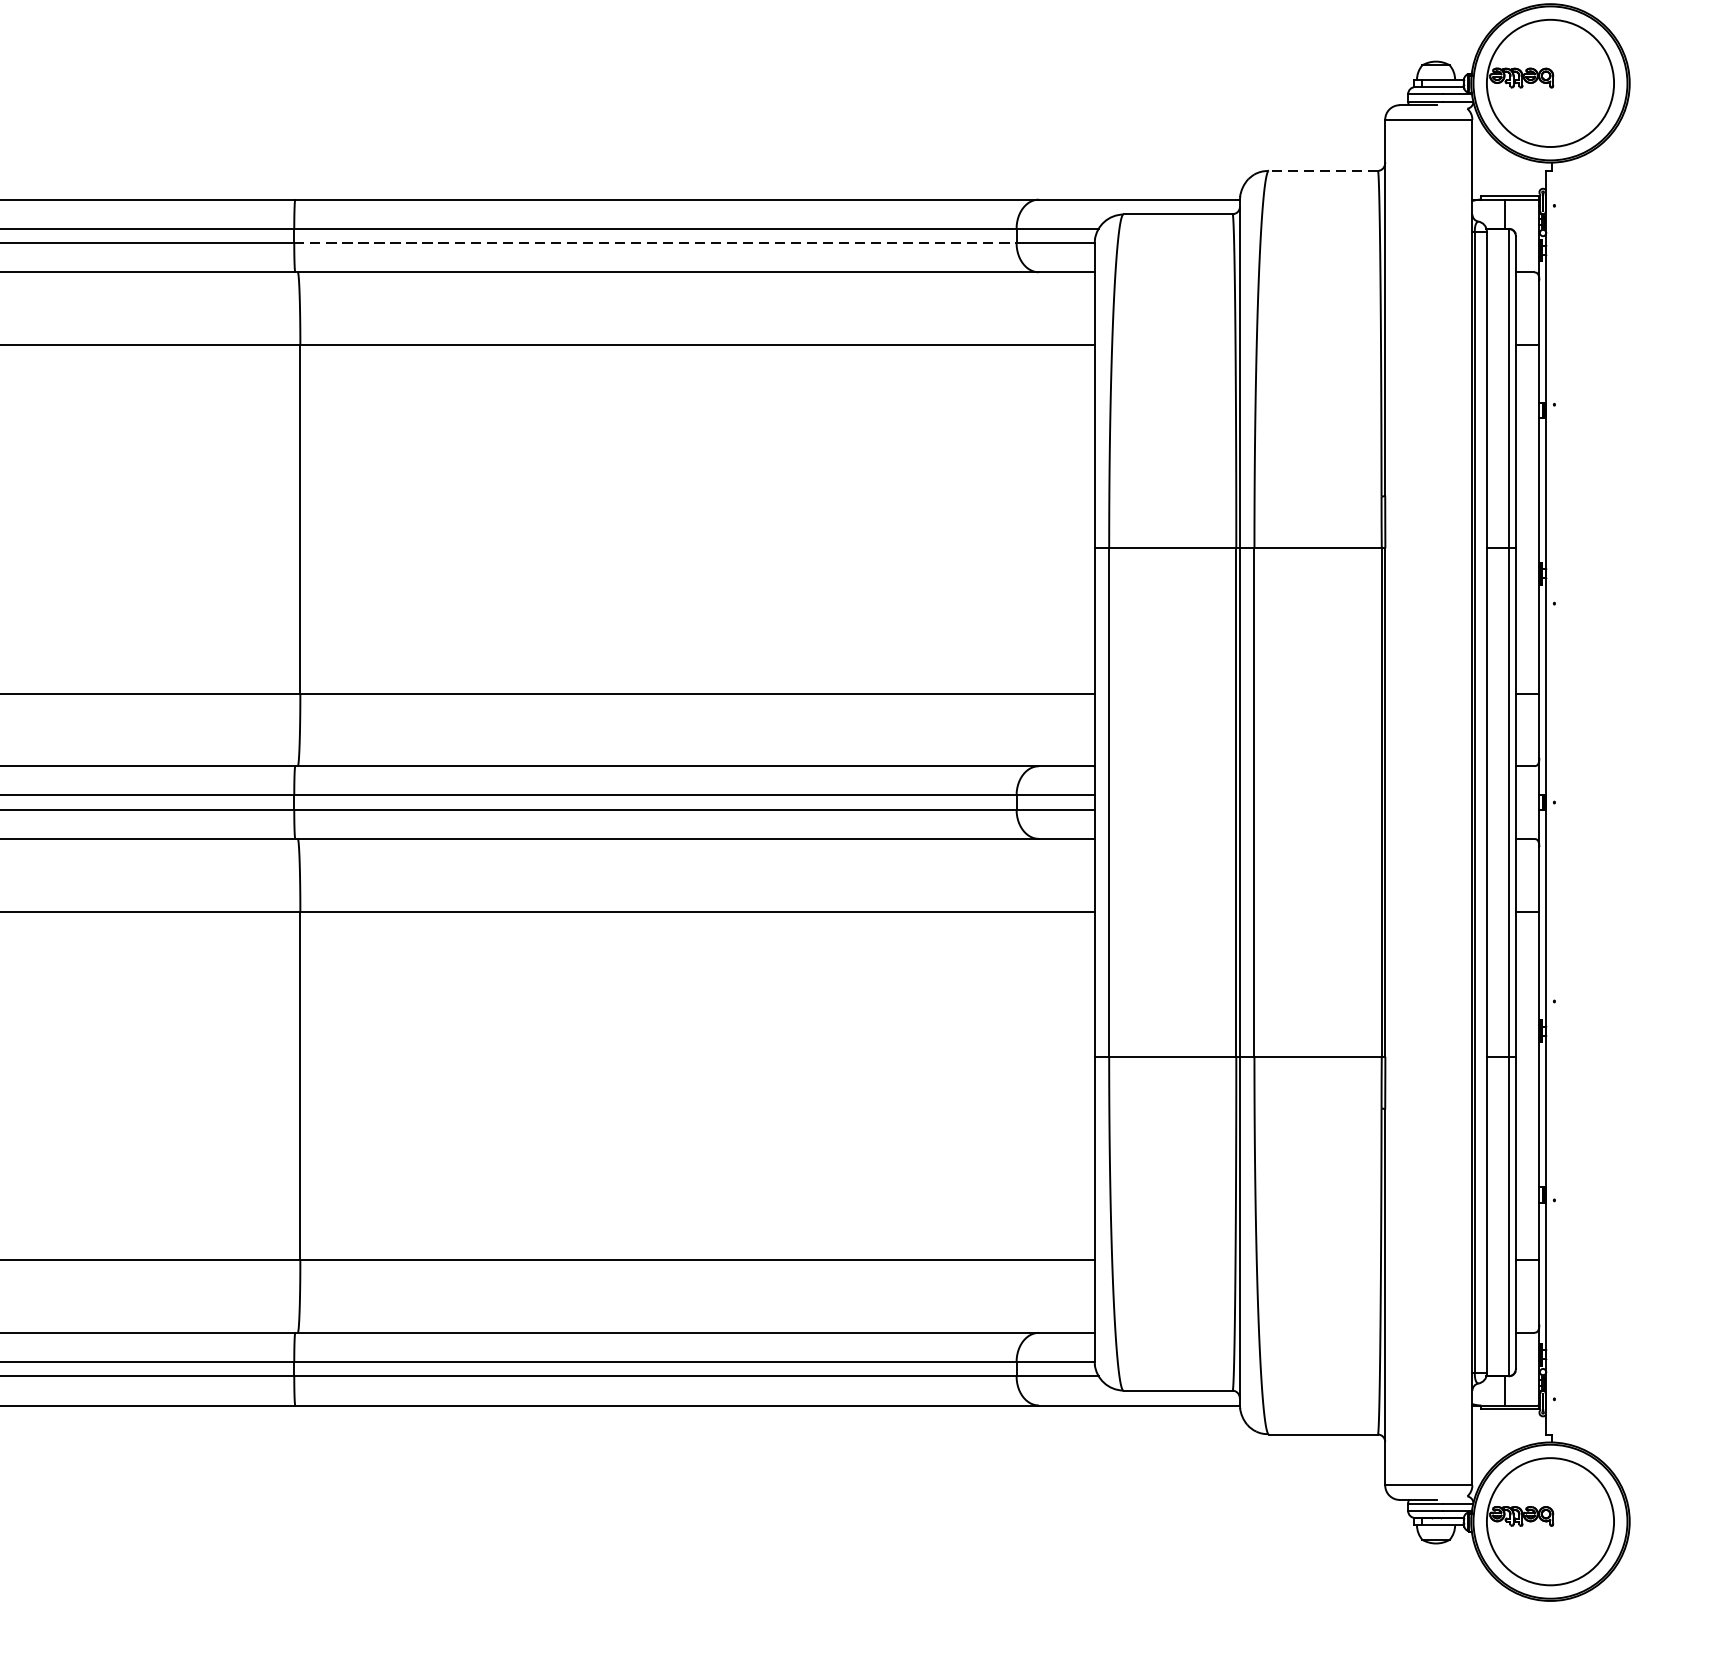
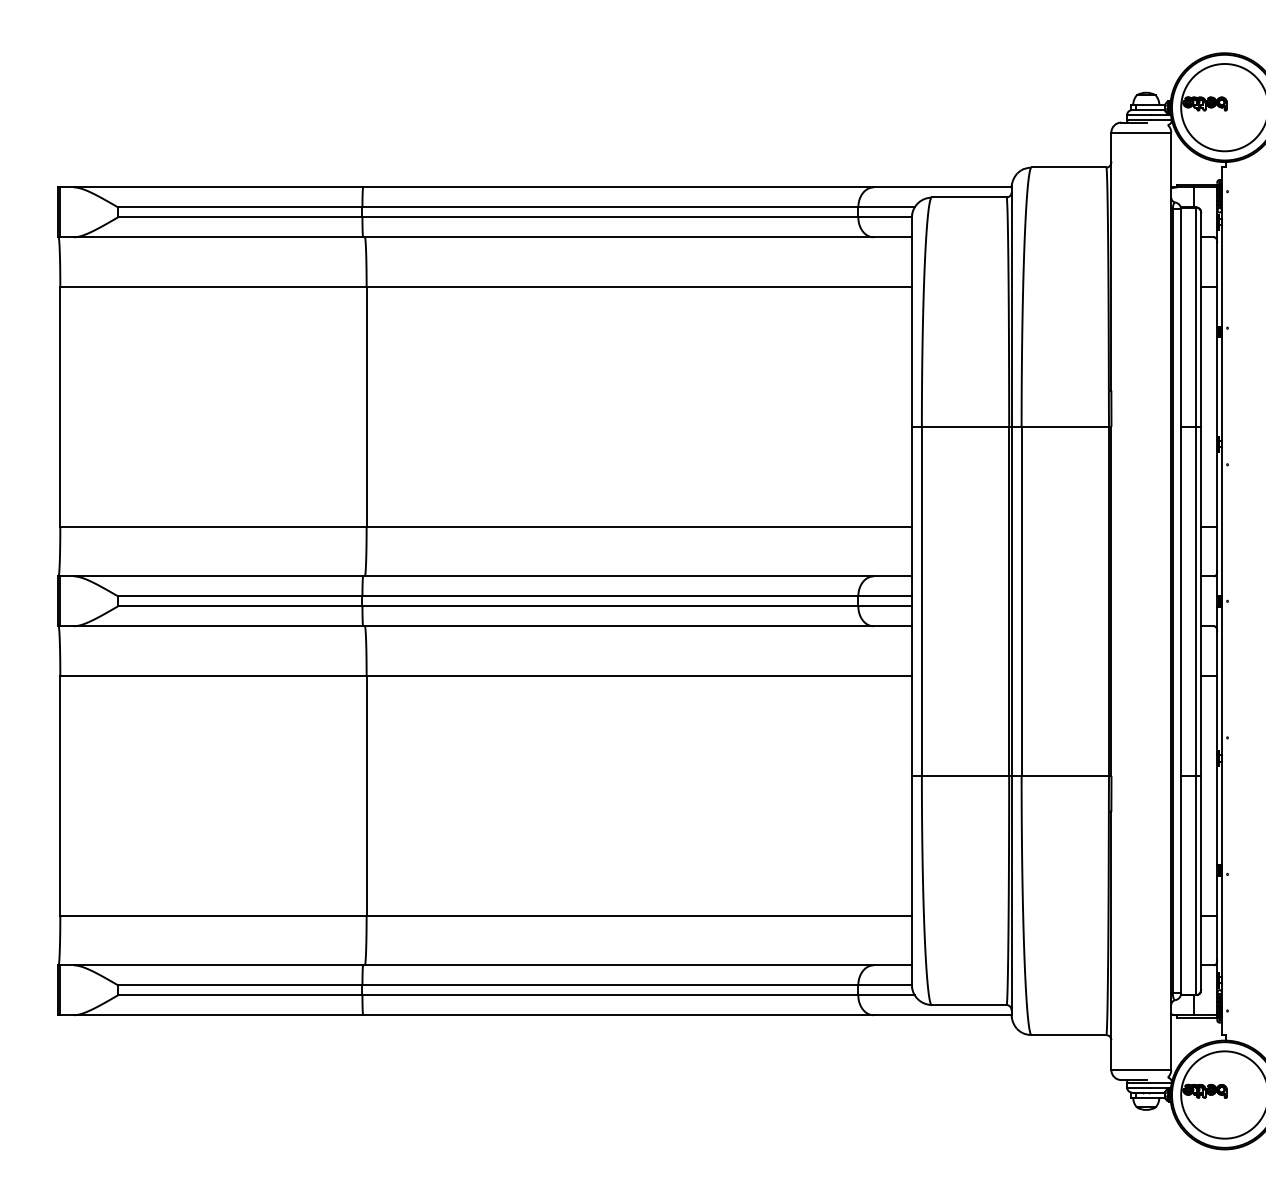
line: (1322, 170) -> (1068, 167), dashed -> solid
line: (655, 243) -> (610, 217), dashed -> solid

